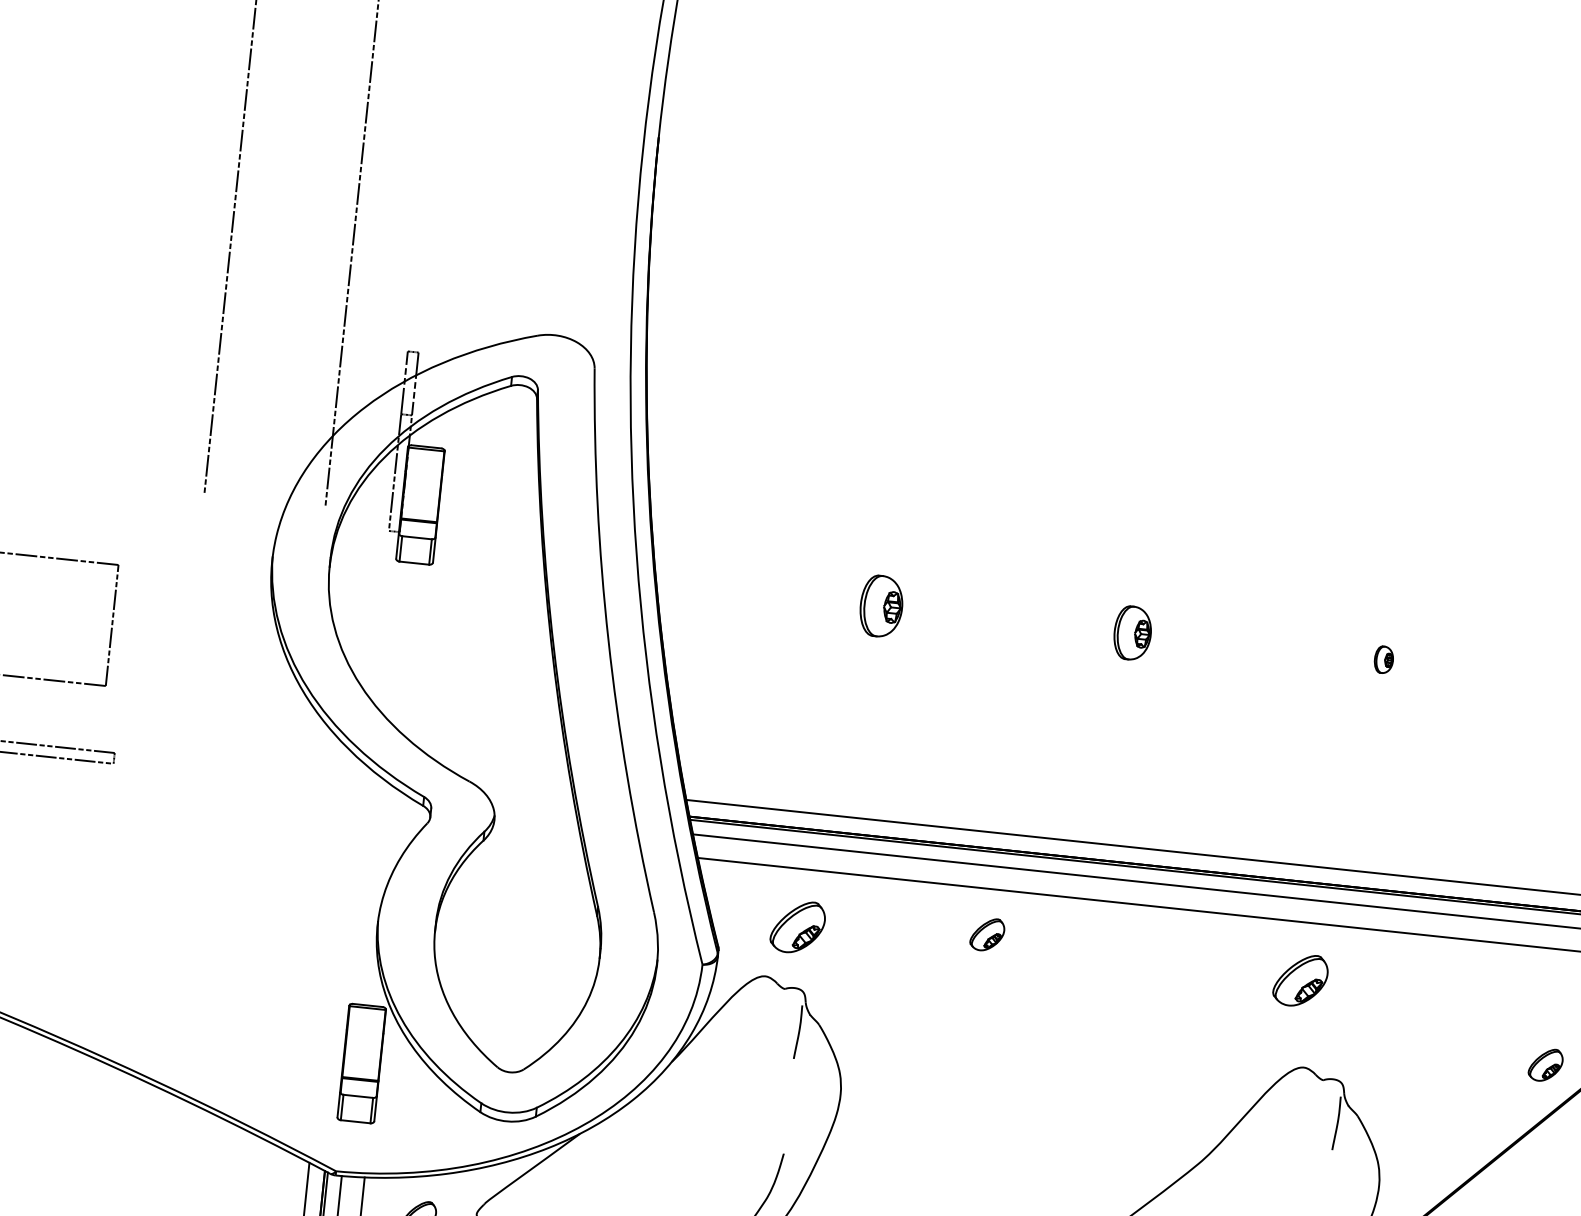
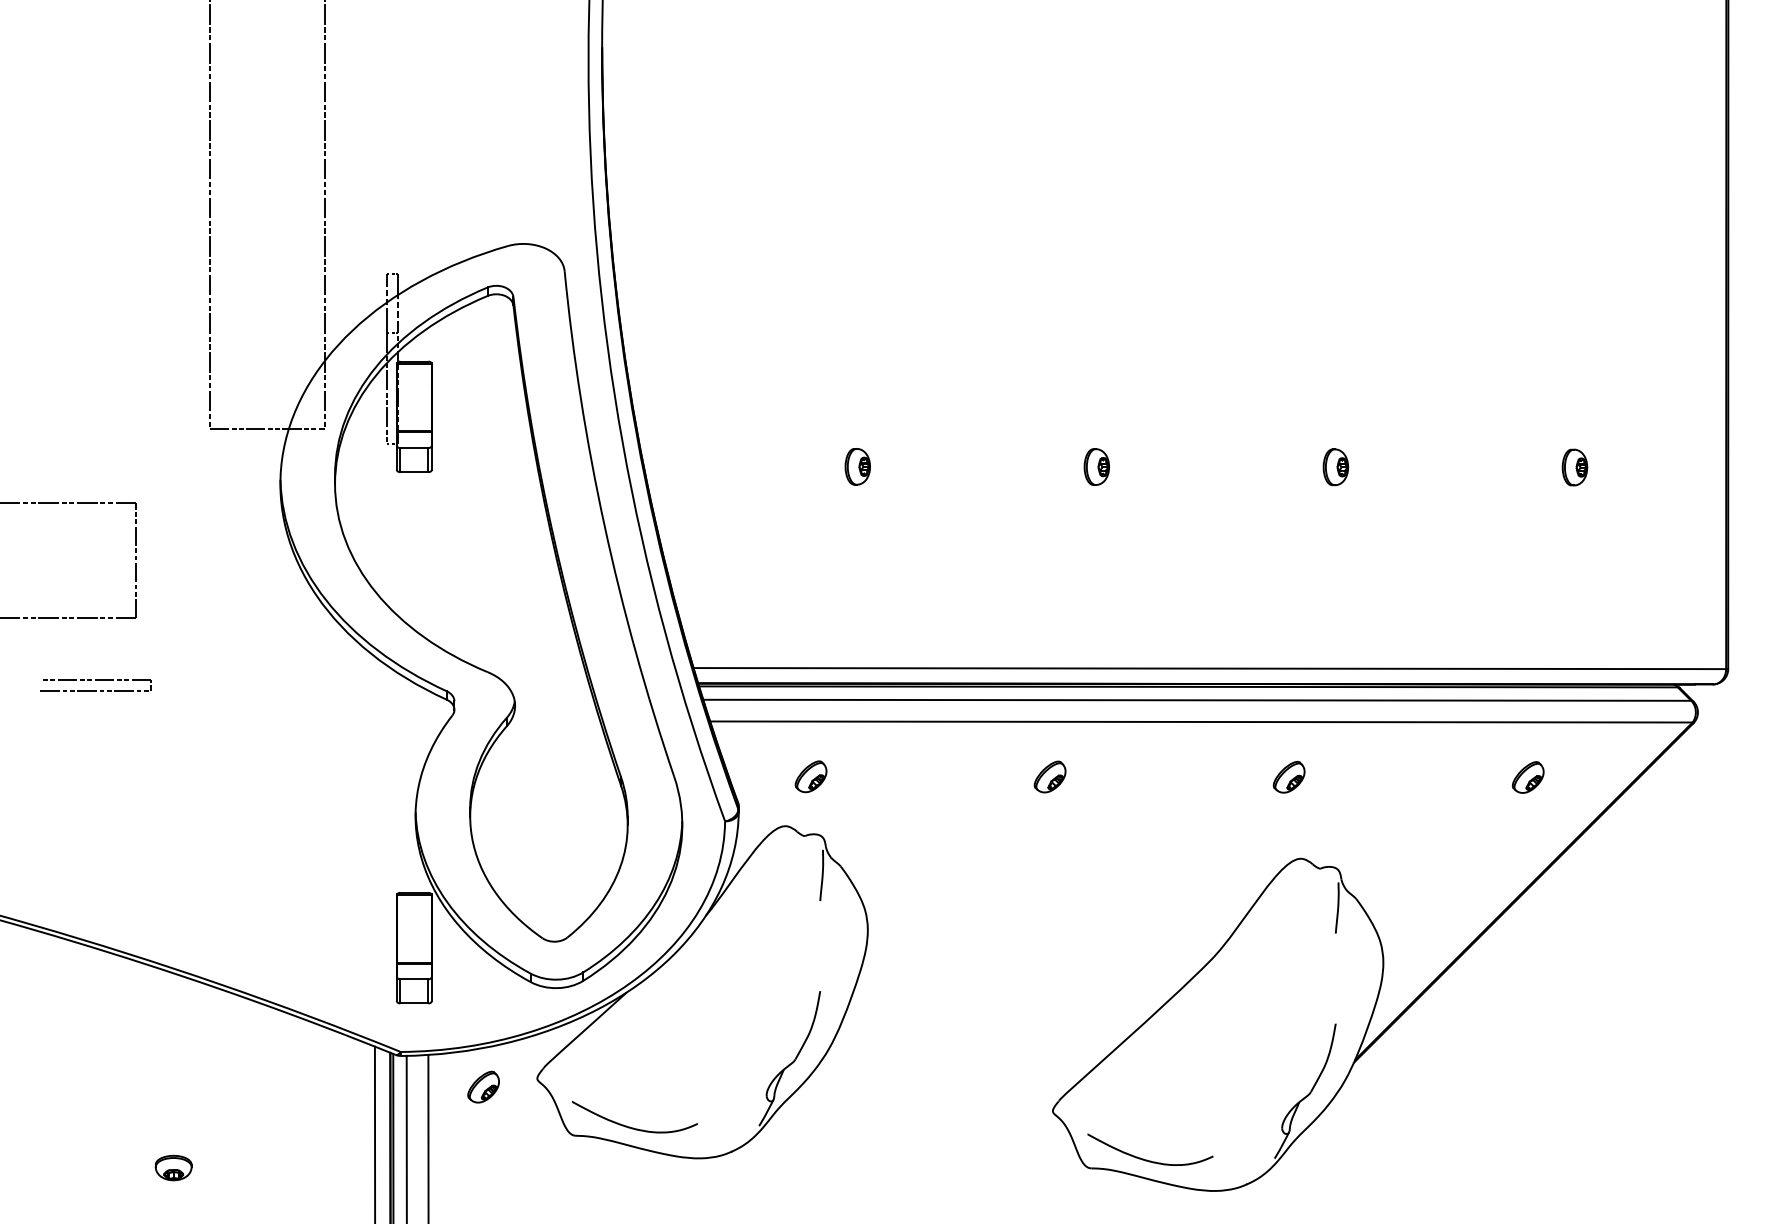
line: (264, 502) -> (267, 429), added
part: (880, 606) -> (857, 466), size x0.62
part: (1132, 632) -> (1096, 466), size x0.71
part: (1383, 660) -> (1335, 467), size x1.43
part: (797, 926) -> (810, 776), size x0.62
part: (986, 934) -> (1049, 776), moved
part: (1299, 980) -> (1288, 777), size x0.62
part: (1546, 1065) -> (1528, 777), moved

